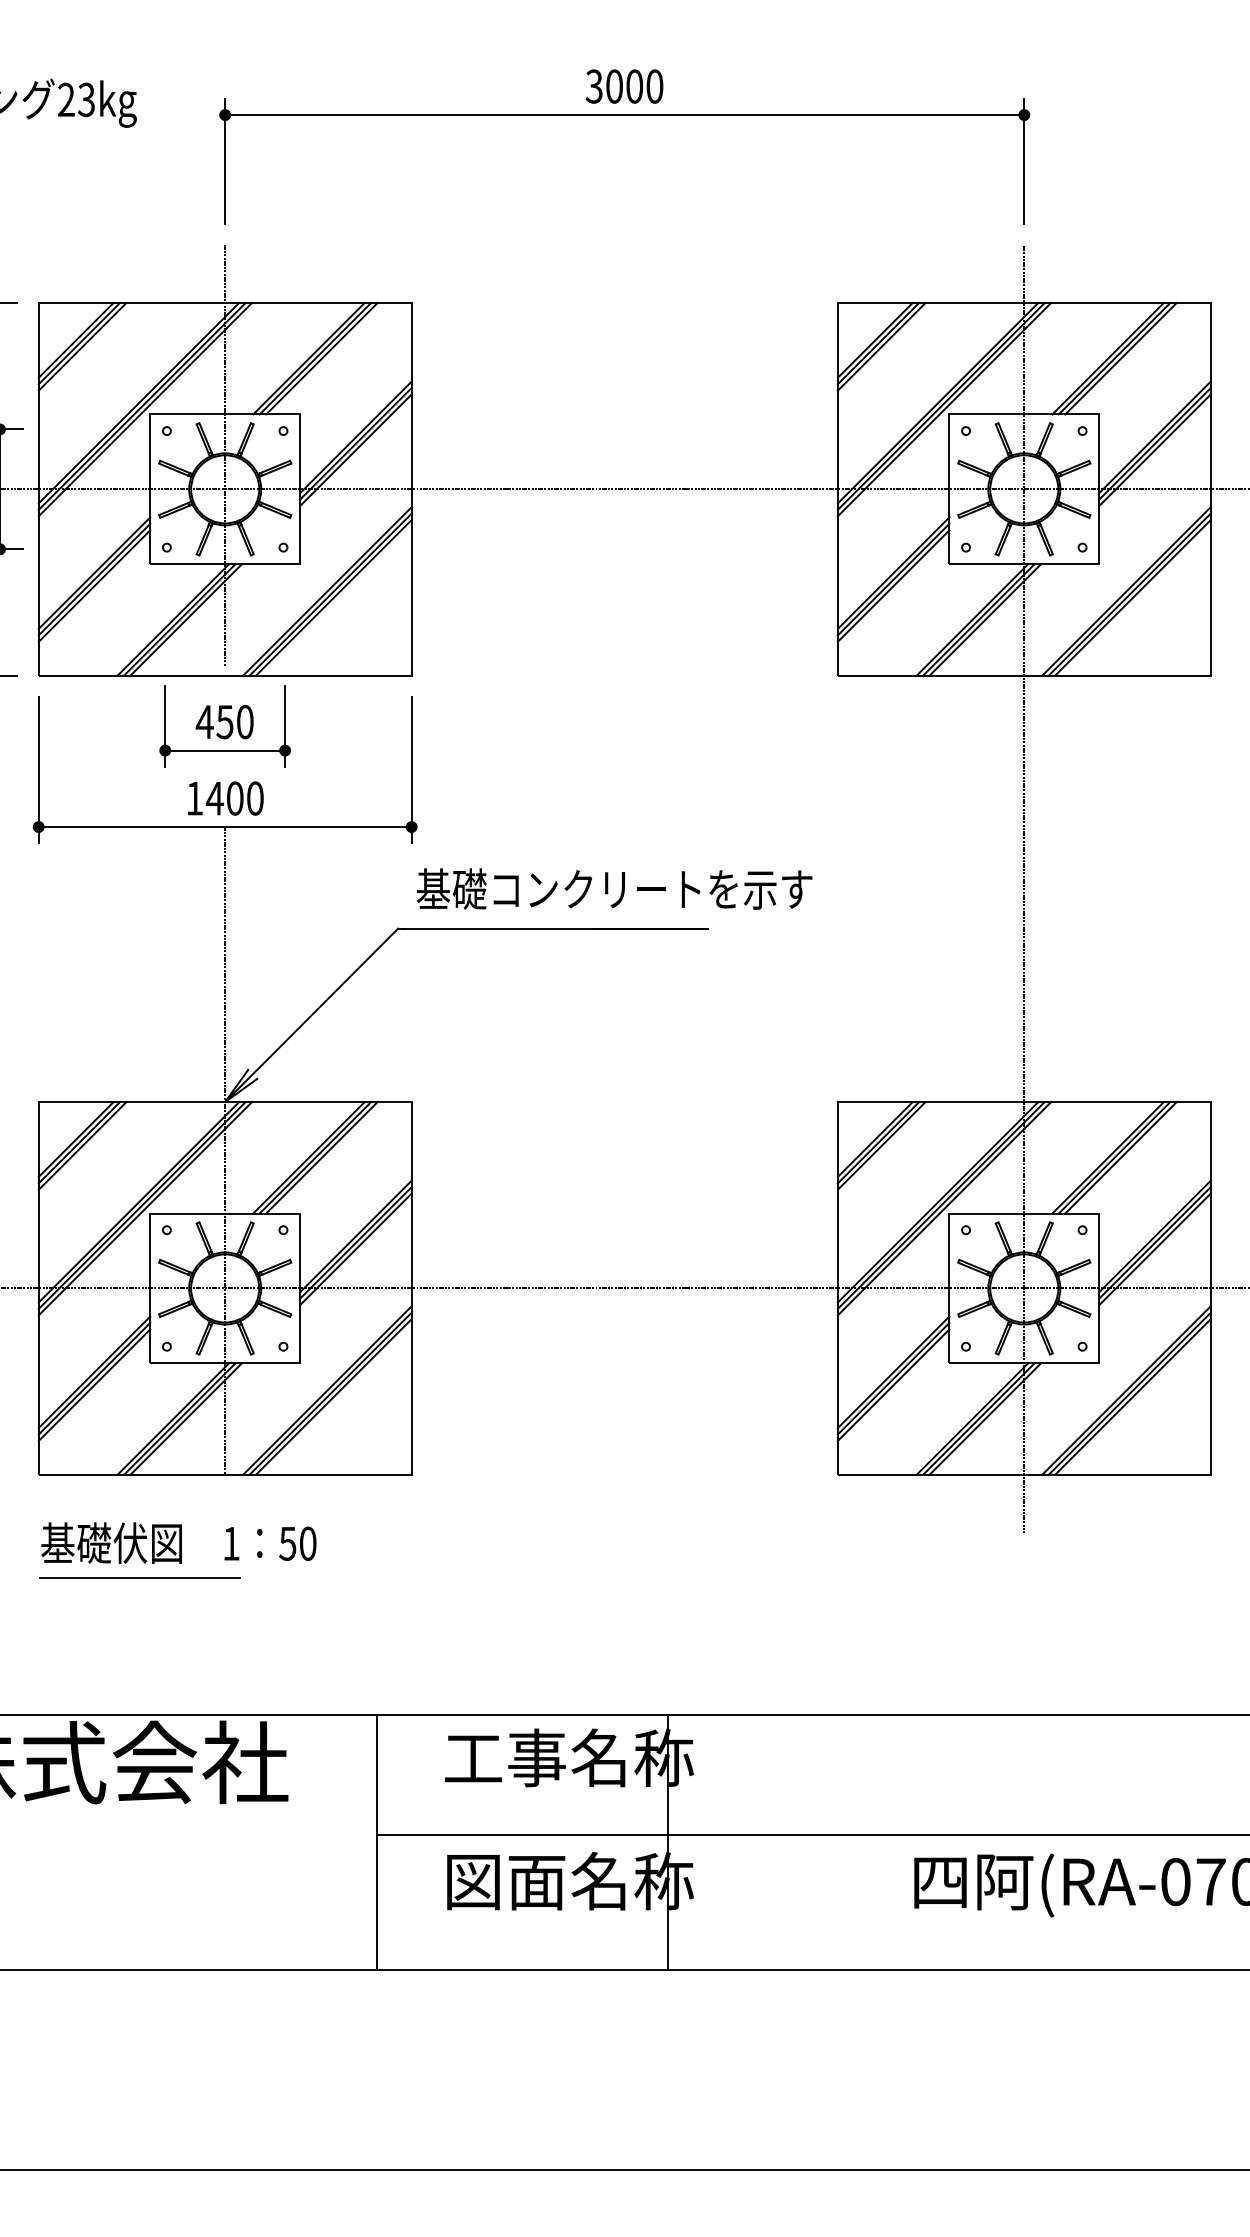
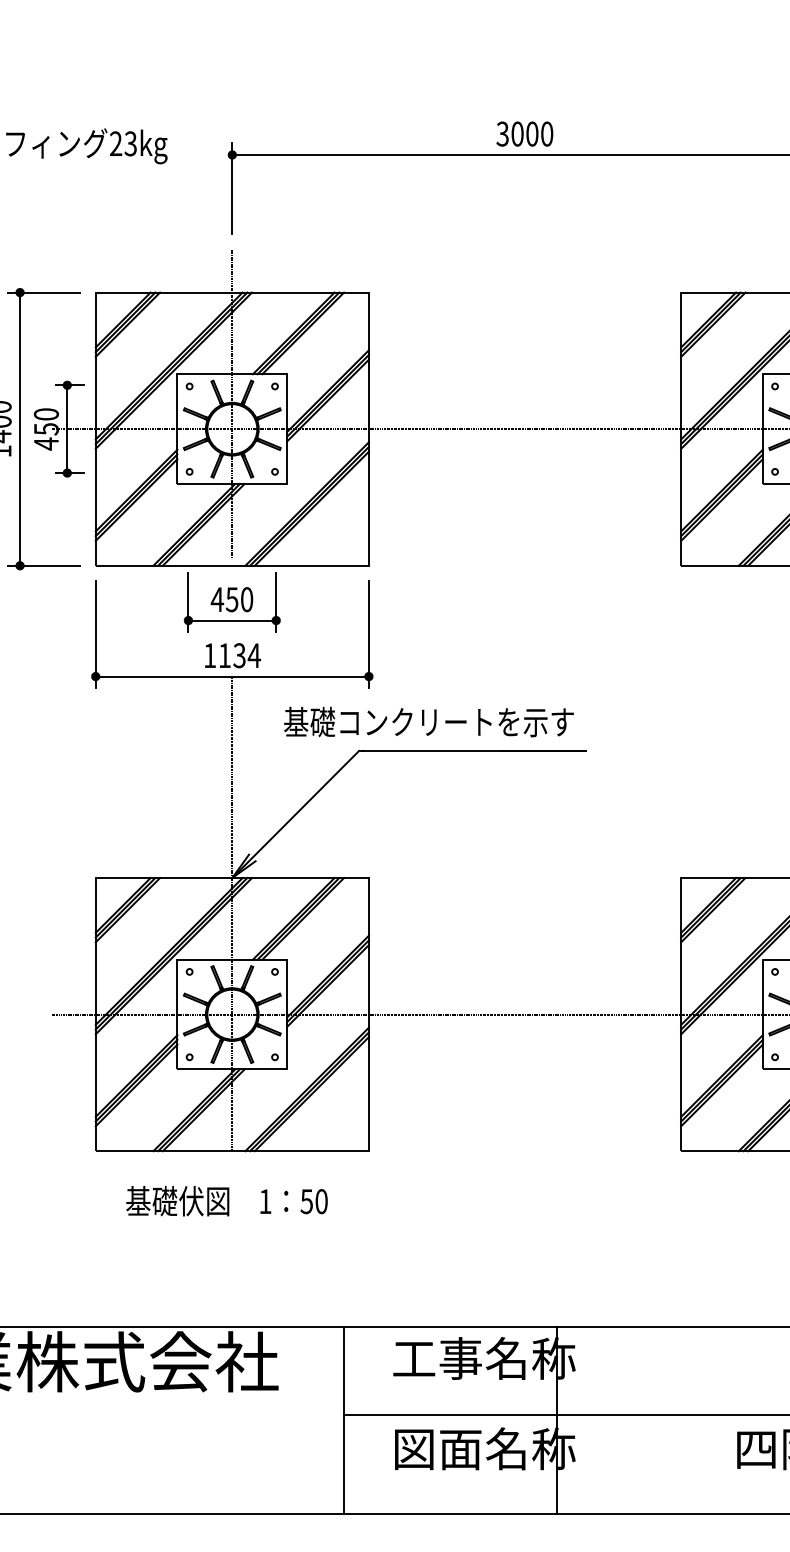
text: (234, 798) -> (239, 655), 1400 -> 1134
text: (614, 888) -> (428, 721), moved
text: (178, 1542) -> (226, 1200), moved
line: (139, 1577) -> (169, 1226), removed

